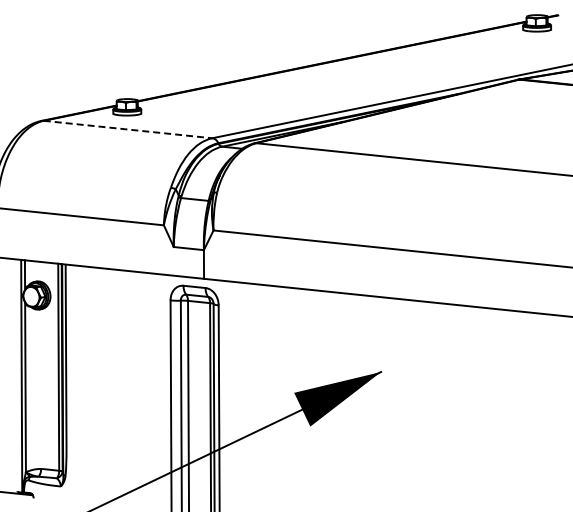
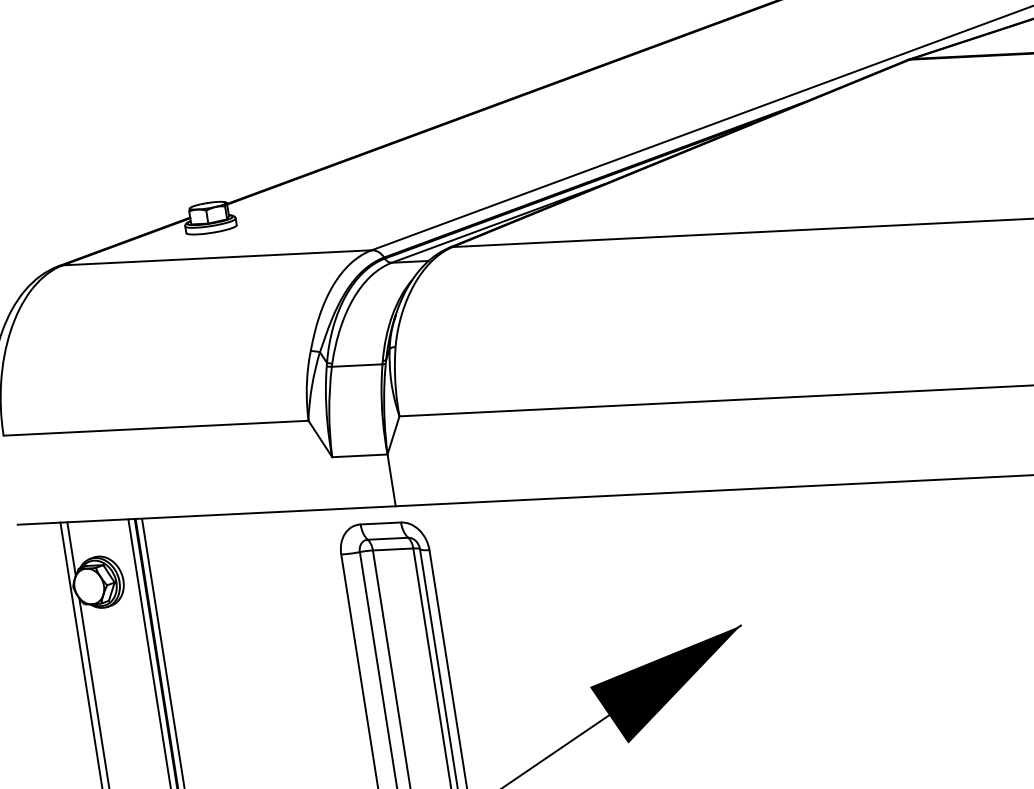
line: (128, 129) -> (218, 257), dashed -> solid

